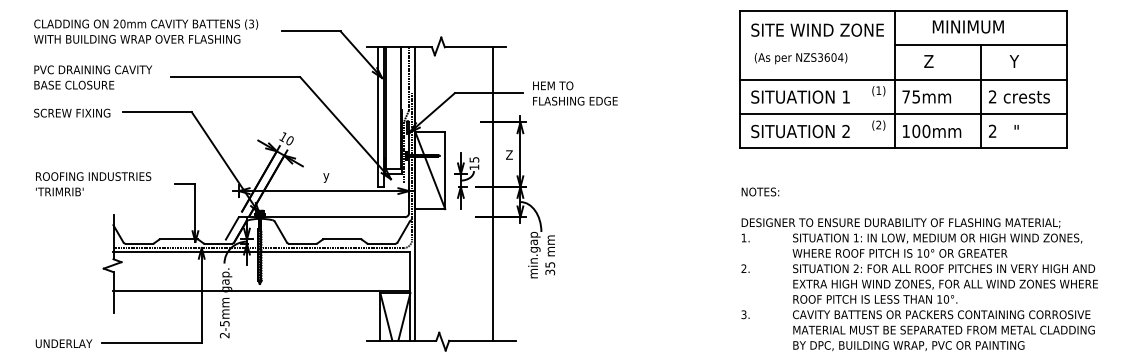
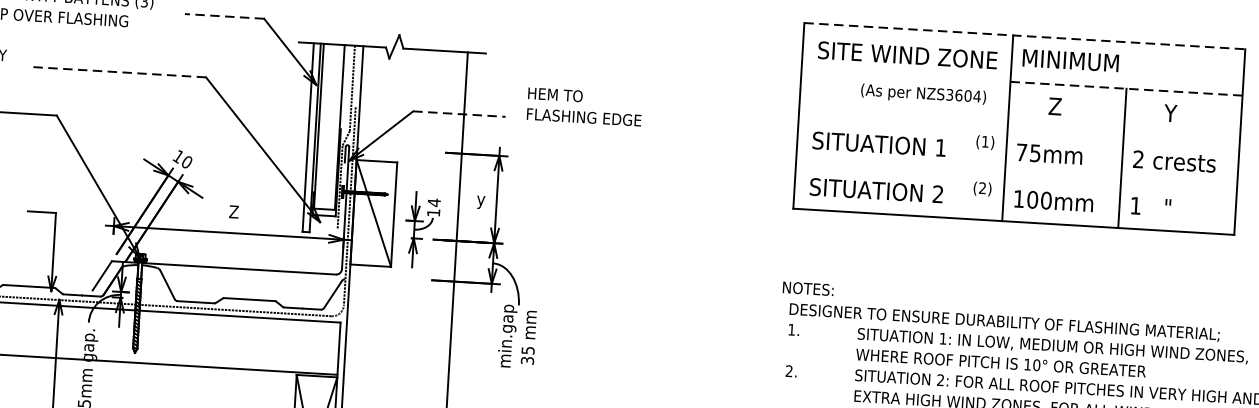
line: (903, 10) -> (1025, 35), solid -> dashed
text: (967, 26) -> (1069, 59), moved
line: (310, 31) -> (223, 16), solid -> dashed
line: (981, 45) -> (1127, 89), solid -> dashed
text: (800, 58) -> (922, 94), moved
line: (235, 77) -> (118, 72), solid -> dashed
line: (902, 79) -> (1018, 128), removed
line: (489, 93) -> (459, 114), solid -> dashed
text: (575, 93) -> (584, 107), moved
line: (902, 114) -> (1015, 175), removed
text: (992, 130) -> (1135, 204), 2 -> 1
text: (509, 156) -> (481, 201), Z -> y
text: (474, 159) -> (434, 202), 15 -> 14
text: (326, 176) -> (233, 213), y -> Z
text: (760, 191) -> (808, 288), moved

